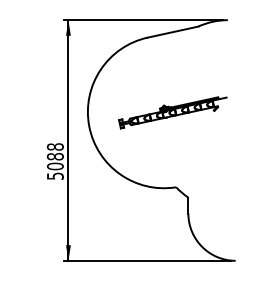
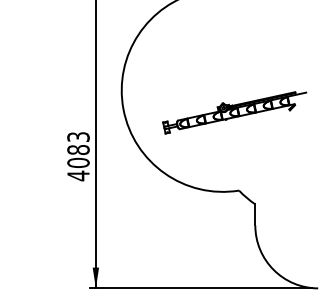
part: (172, 112) -> (234, 112), moved
text: (55, 161) -> (78, 156), 5088 -> 4083

